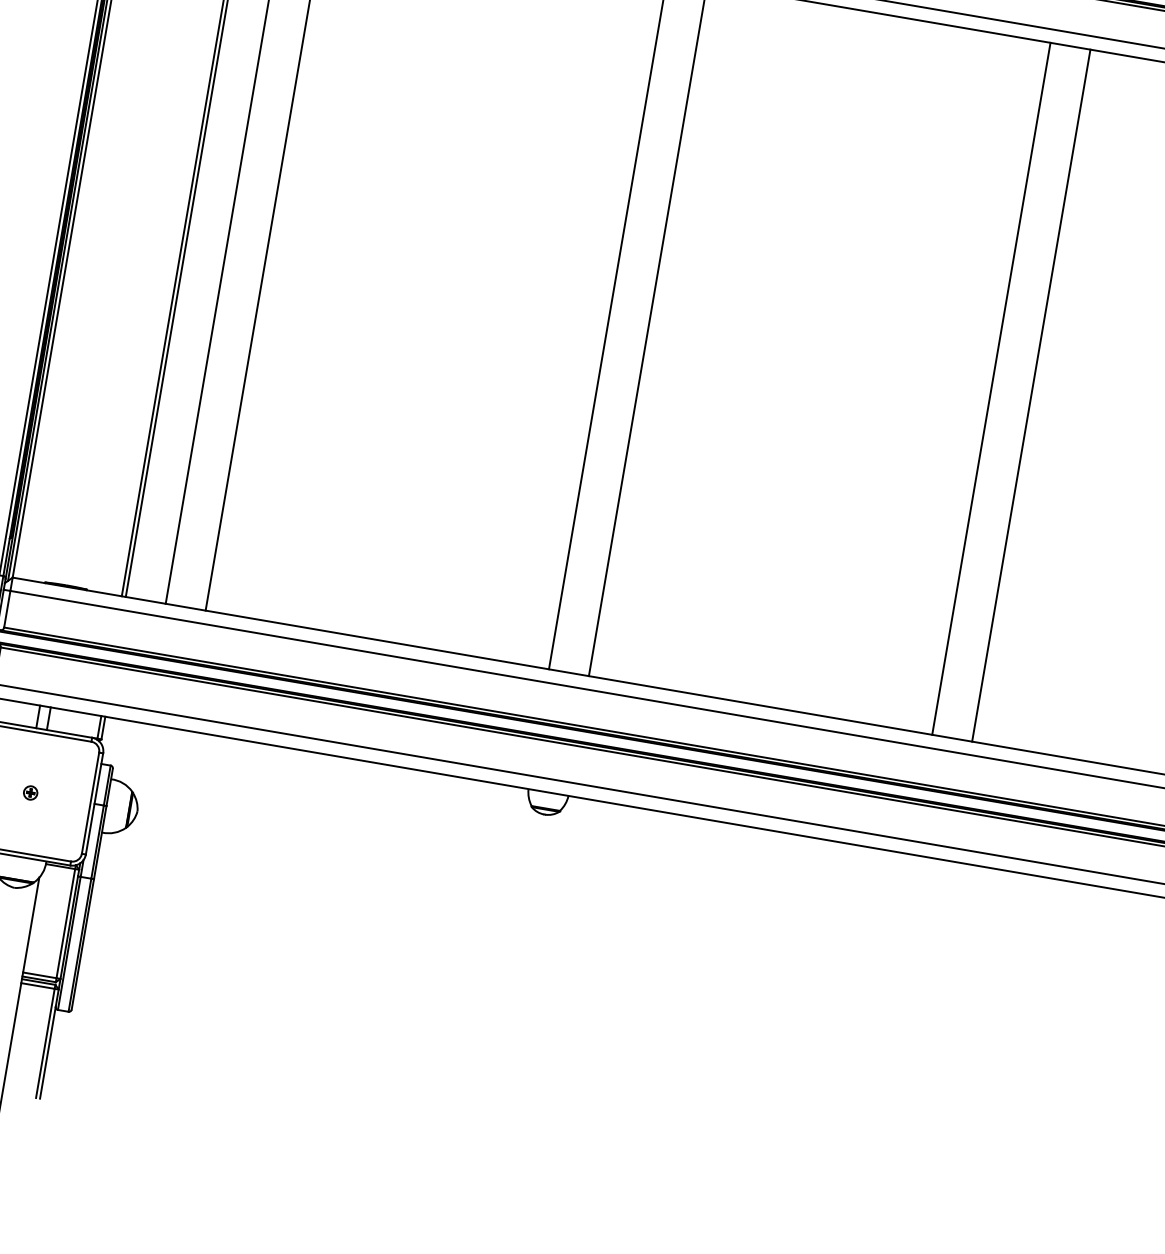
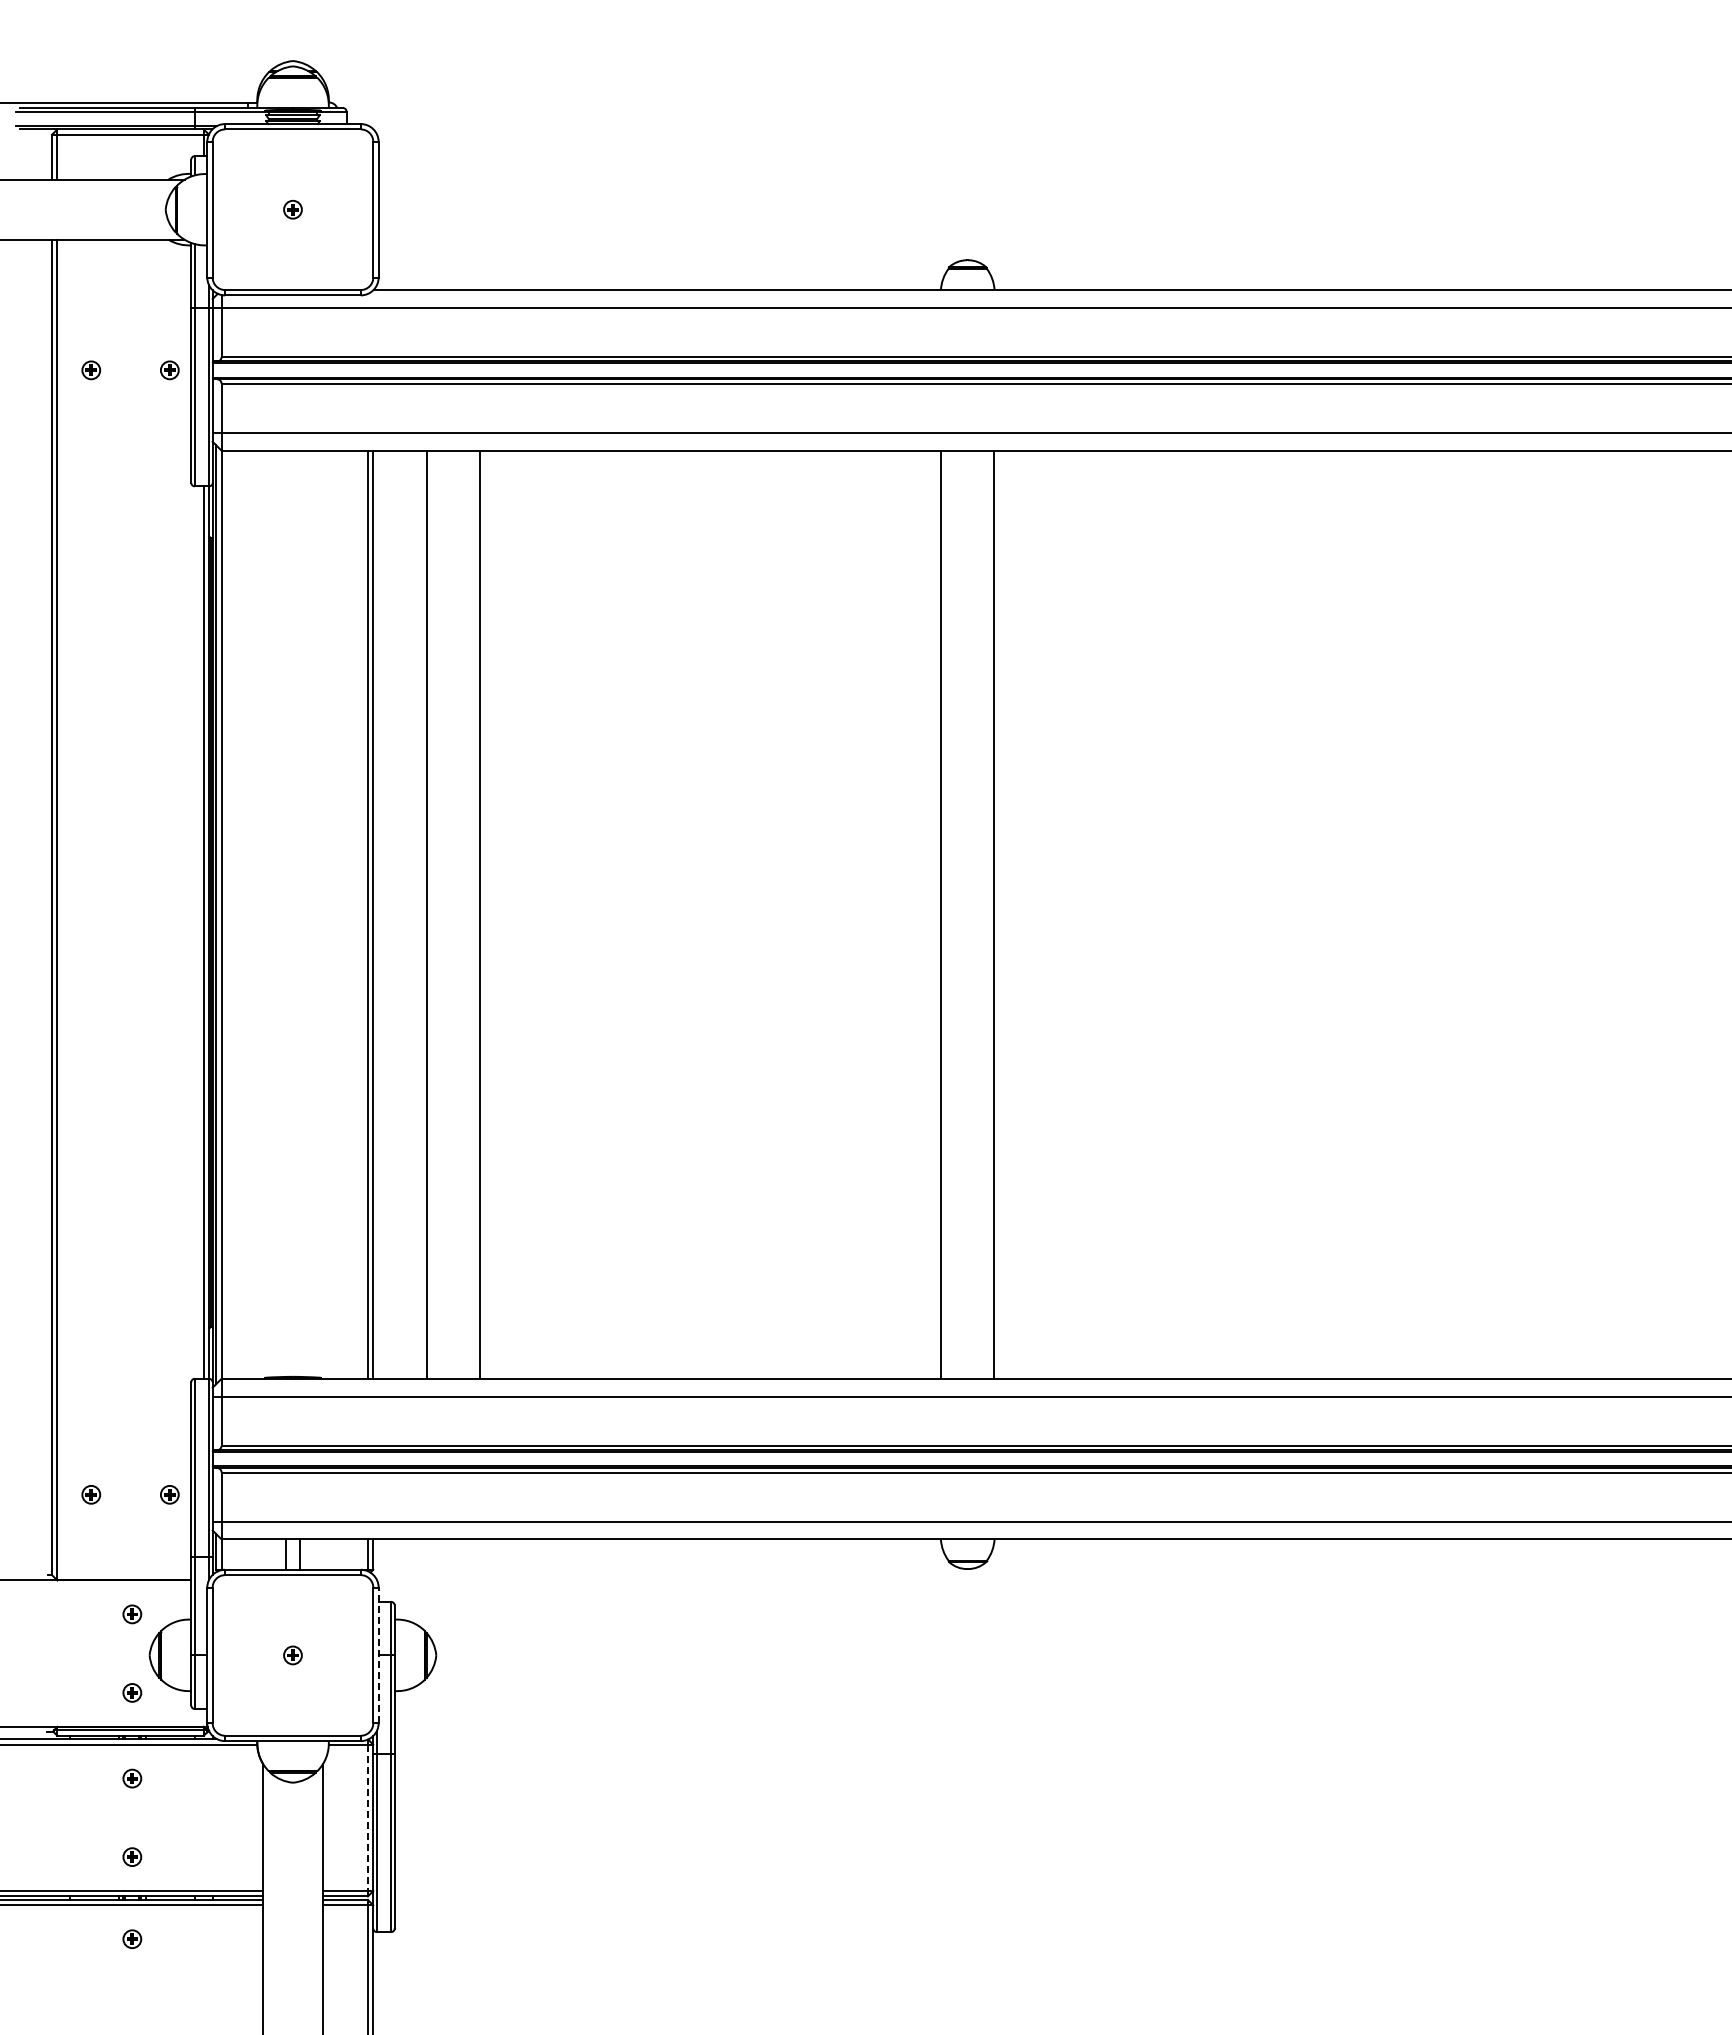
line: (991, 388) -> (1454, 914), removed
line: (1031, 395) -> (1508, 914), removed
line: (94, 803) -> (378, 1655), solid -> dashed
line: (65, 924) -> (367, 1818), solid -> dashed

